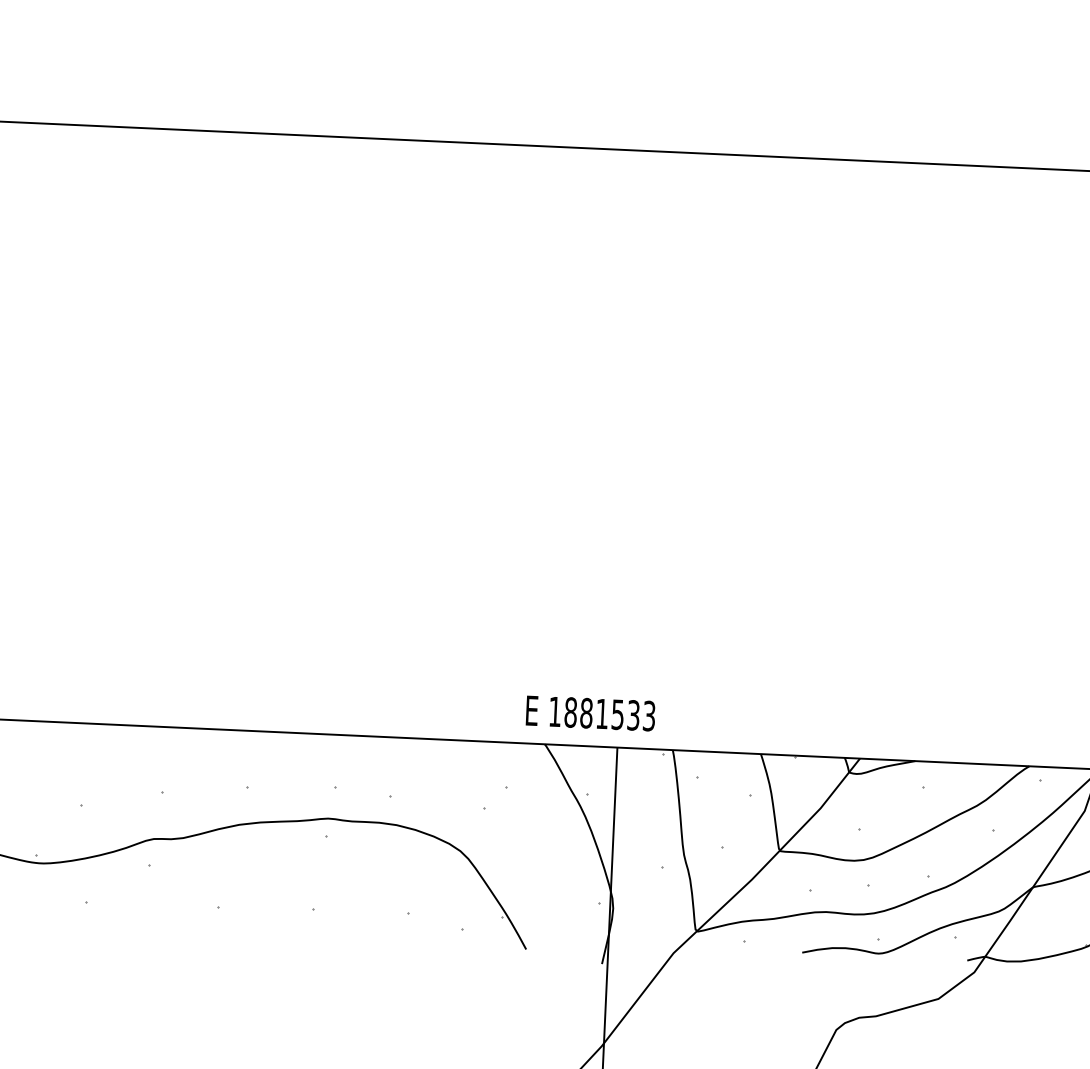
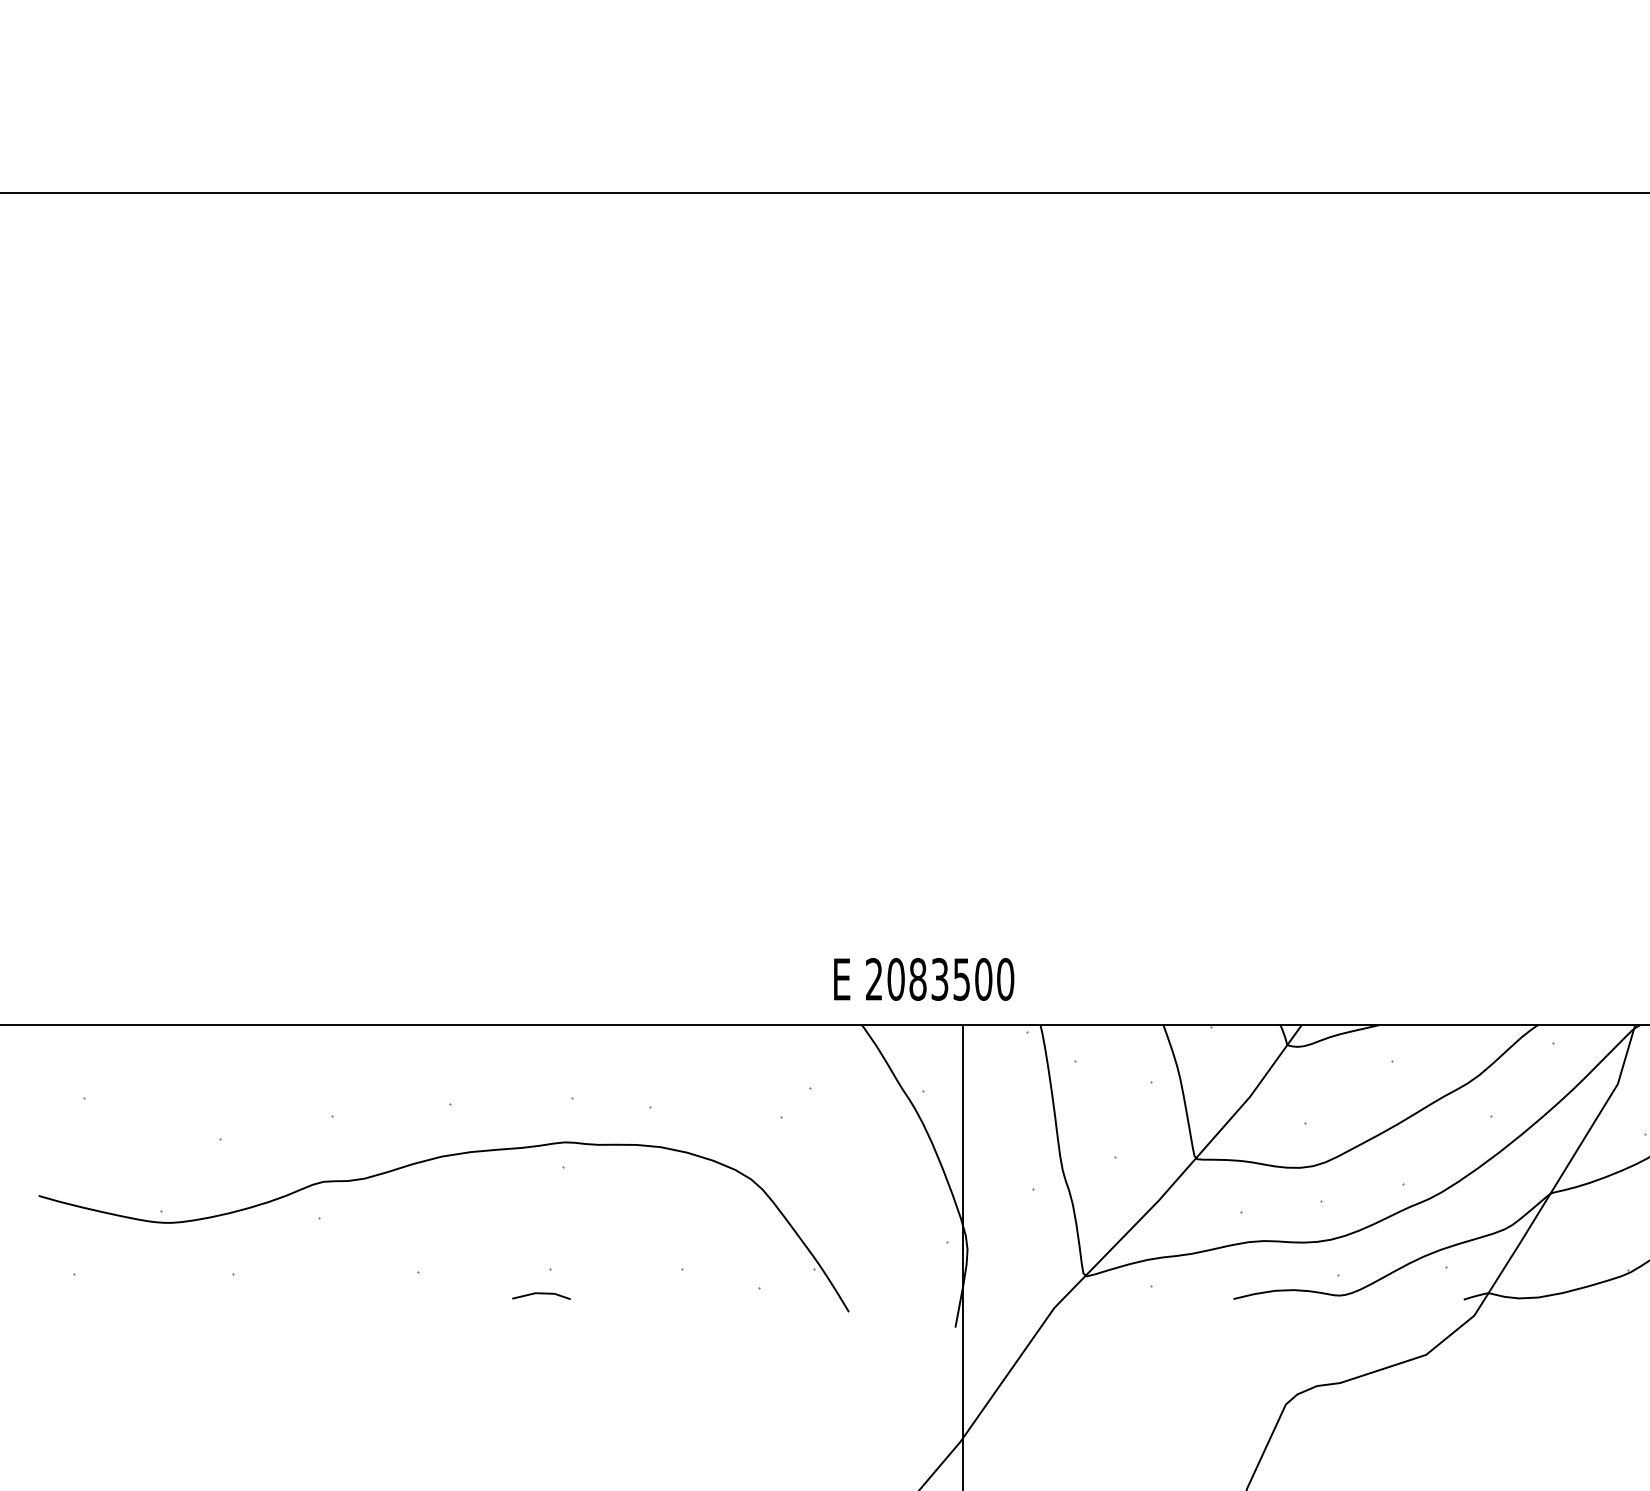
text: (602, 714) -> (940, 979), 1881533 -> 2083500
line: (306, 926) -> (541, 1294), added

